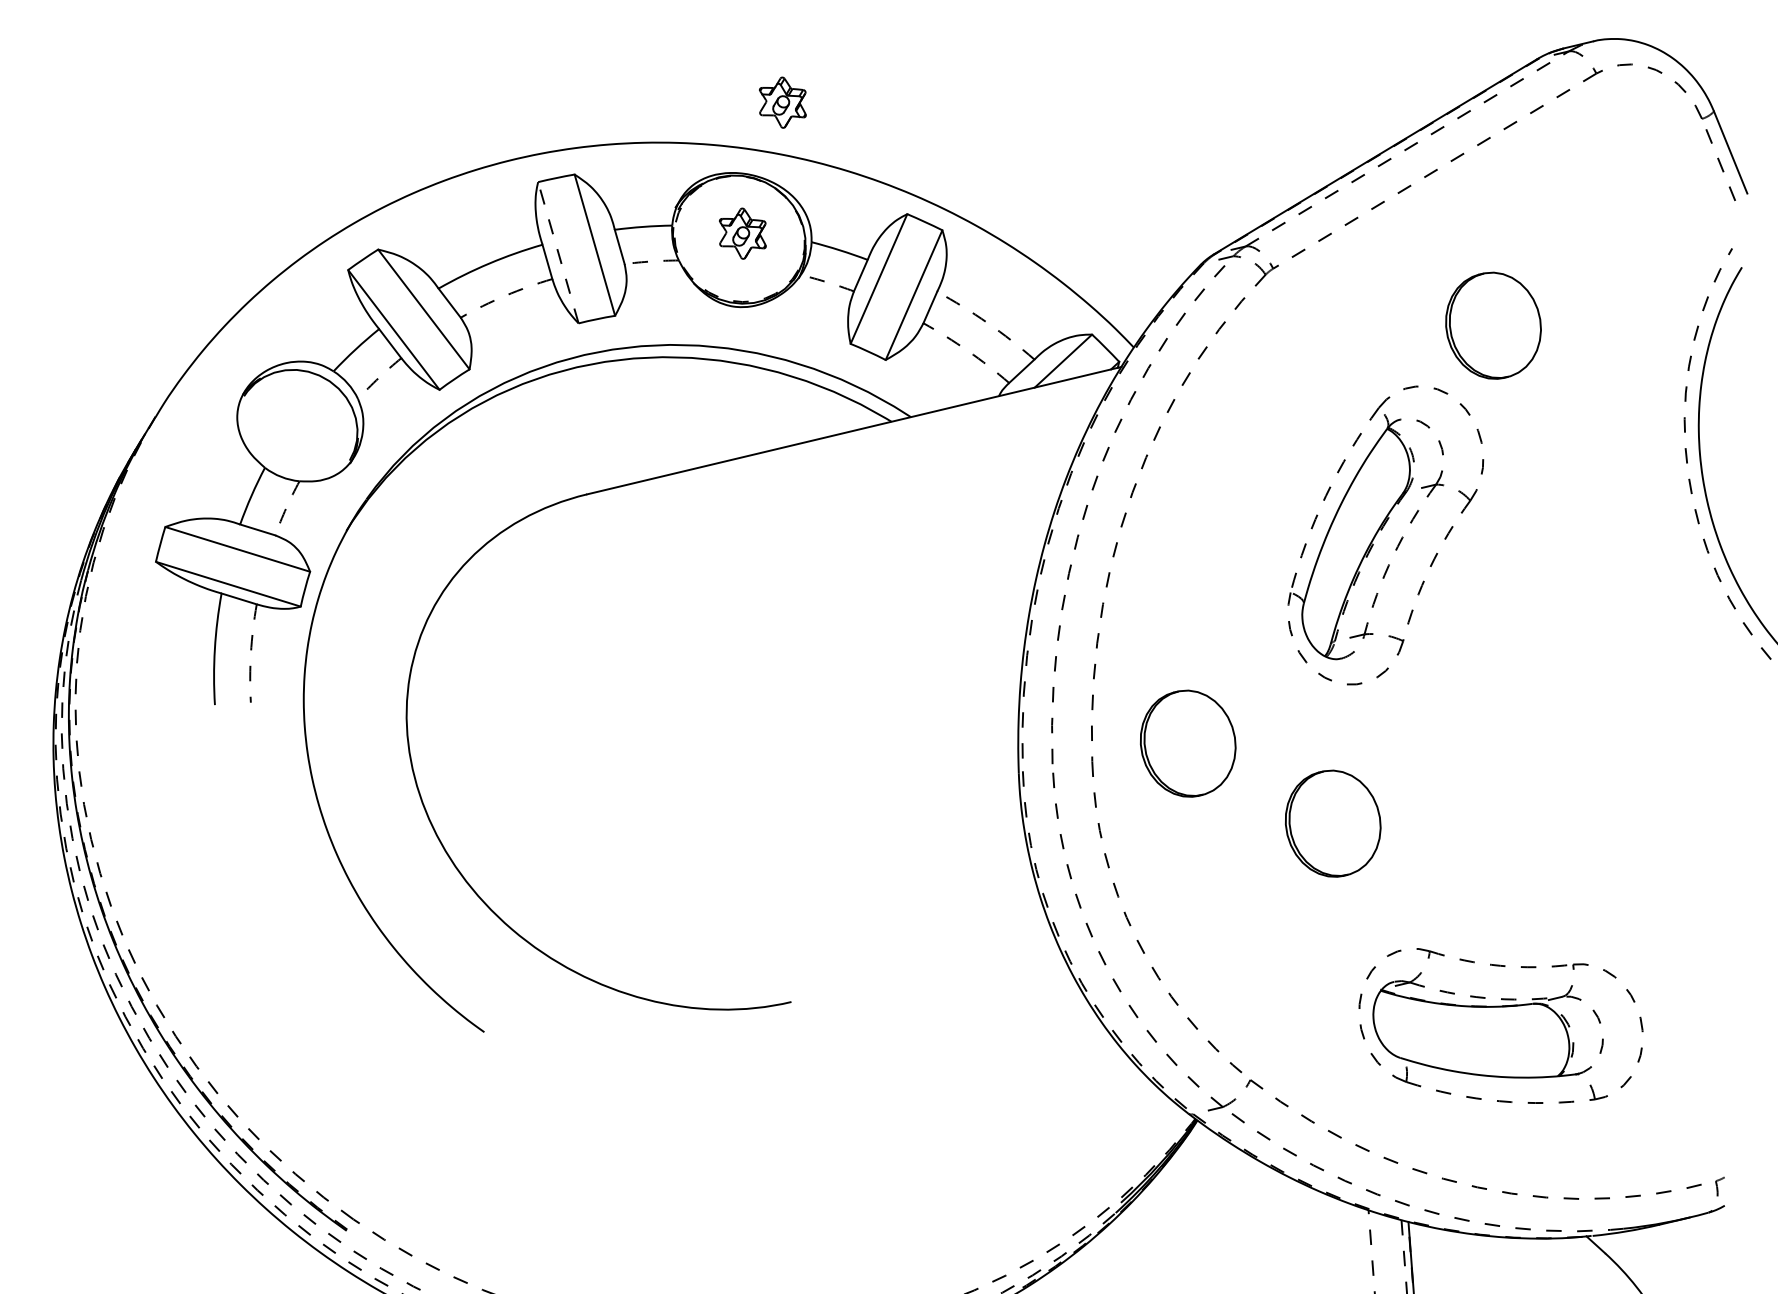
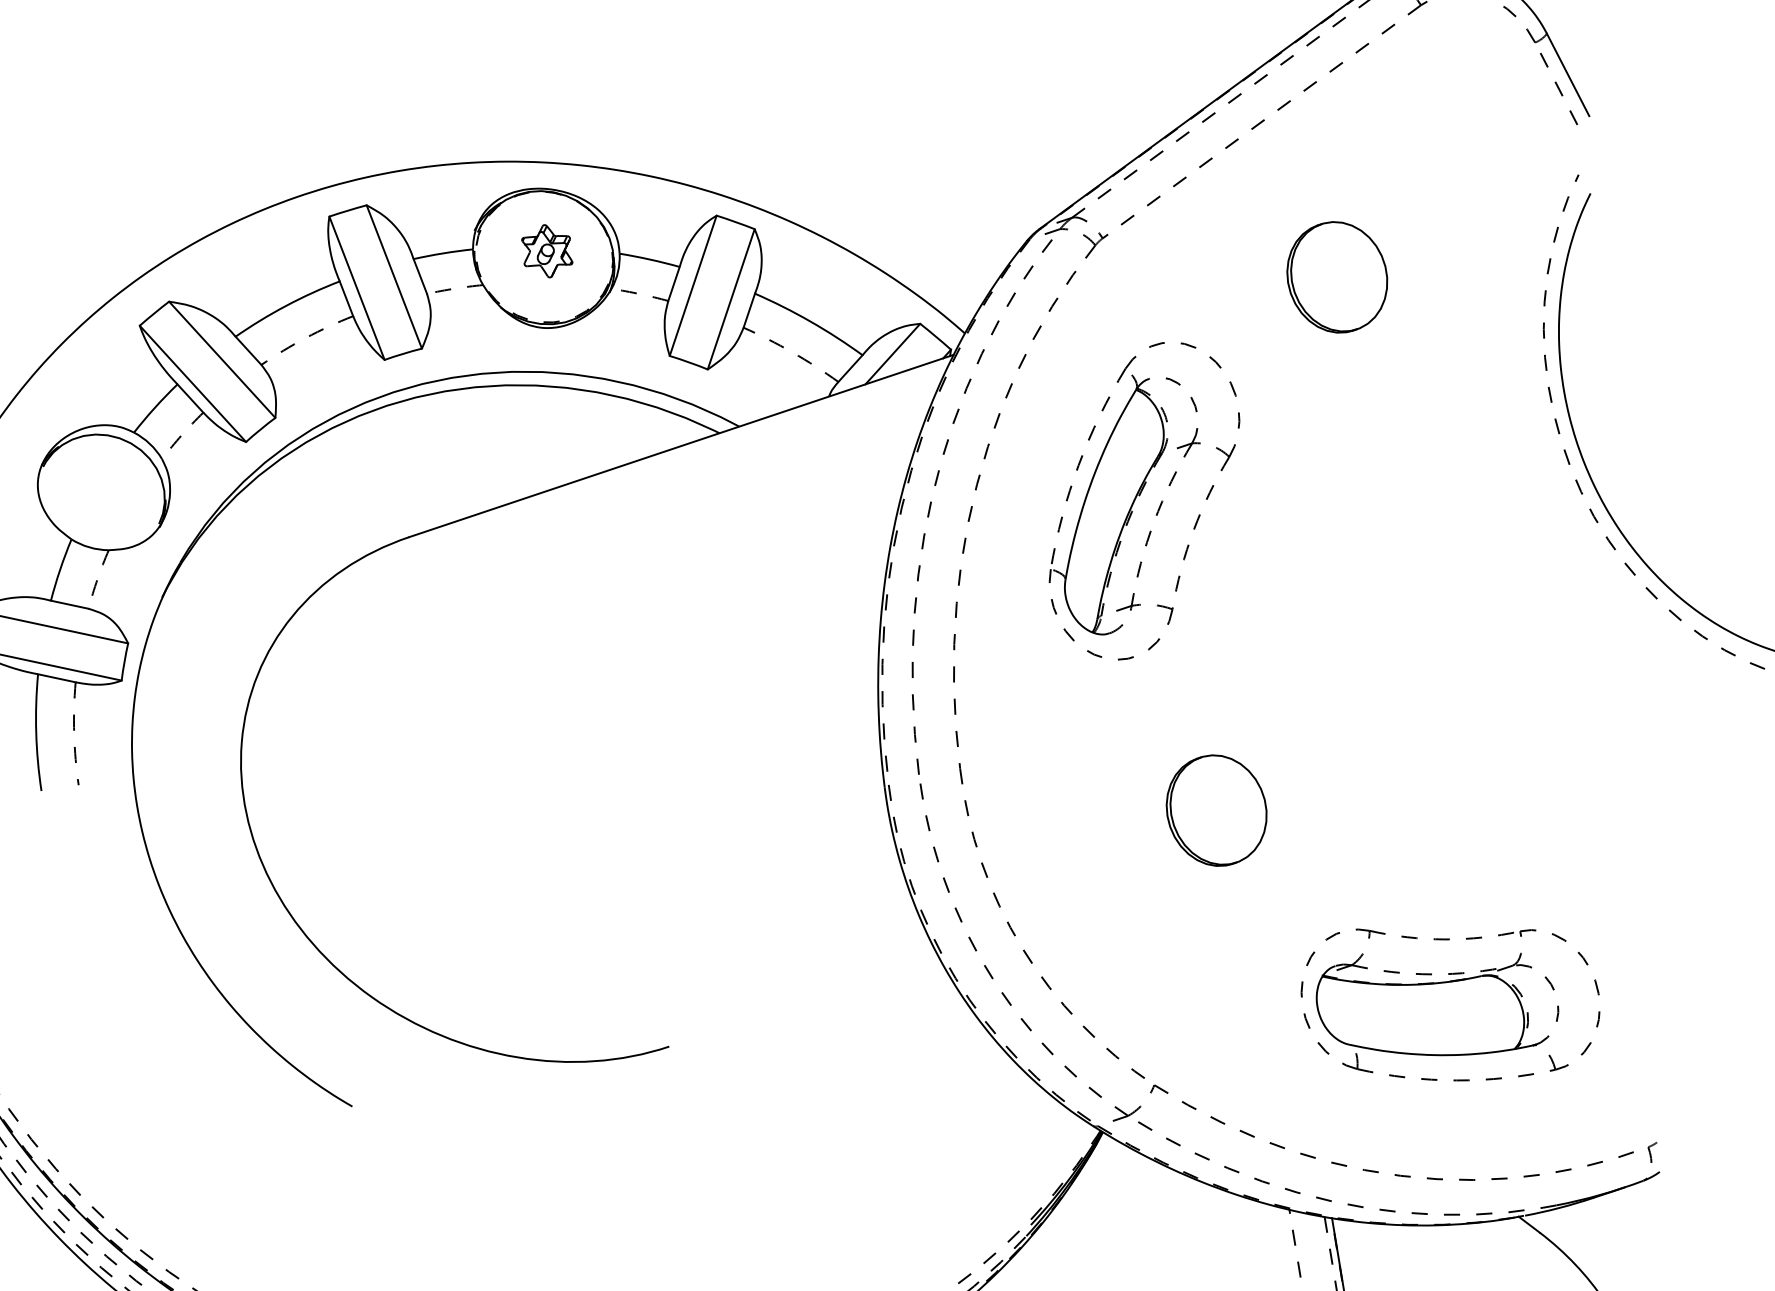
part: (782, 102) -> (576, 110), removed
line: (558, 252) -> (357, 287), dashed -> solid
arc: (987, 323) -> (810, 322), dashed -> solid
part: (1381, 530) -> (1139, 496), moved
part: (1188, 743) -> (1058, 740), removed
part: (1500, 1025) -> (1450, 1001), moved

